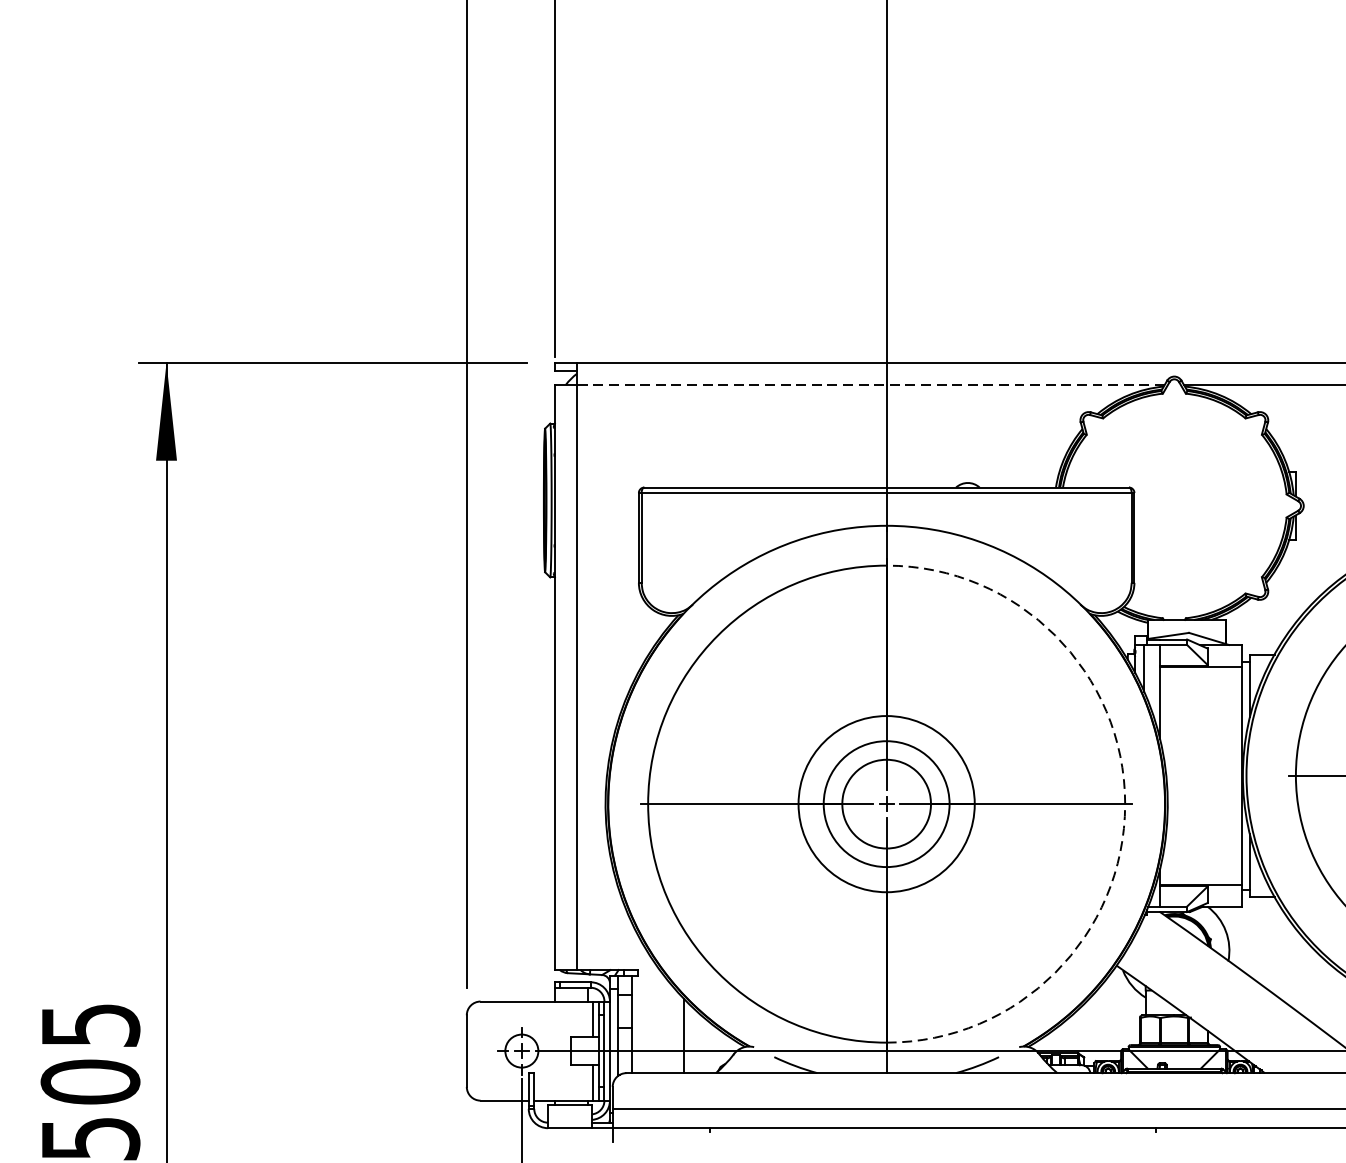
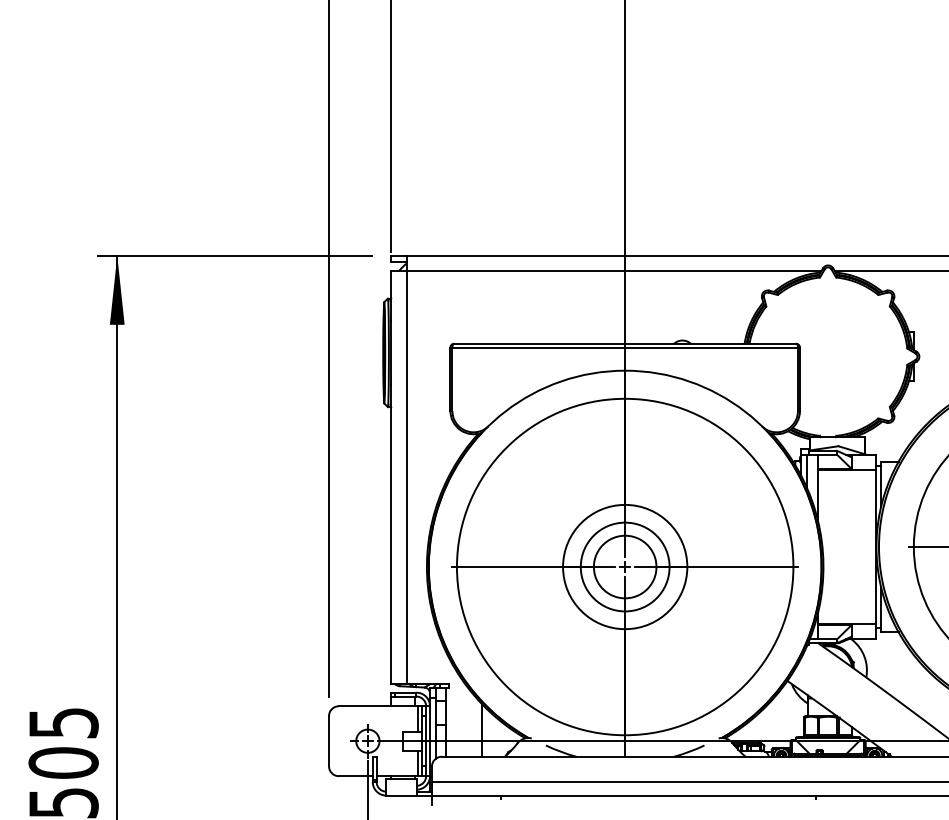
line: (870, 385) -> (613, 271), dashed -> solid
arc: (1125, 804) -> (793, 567), dashed -> solid

